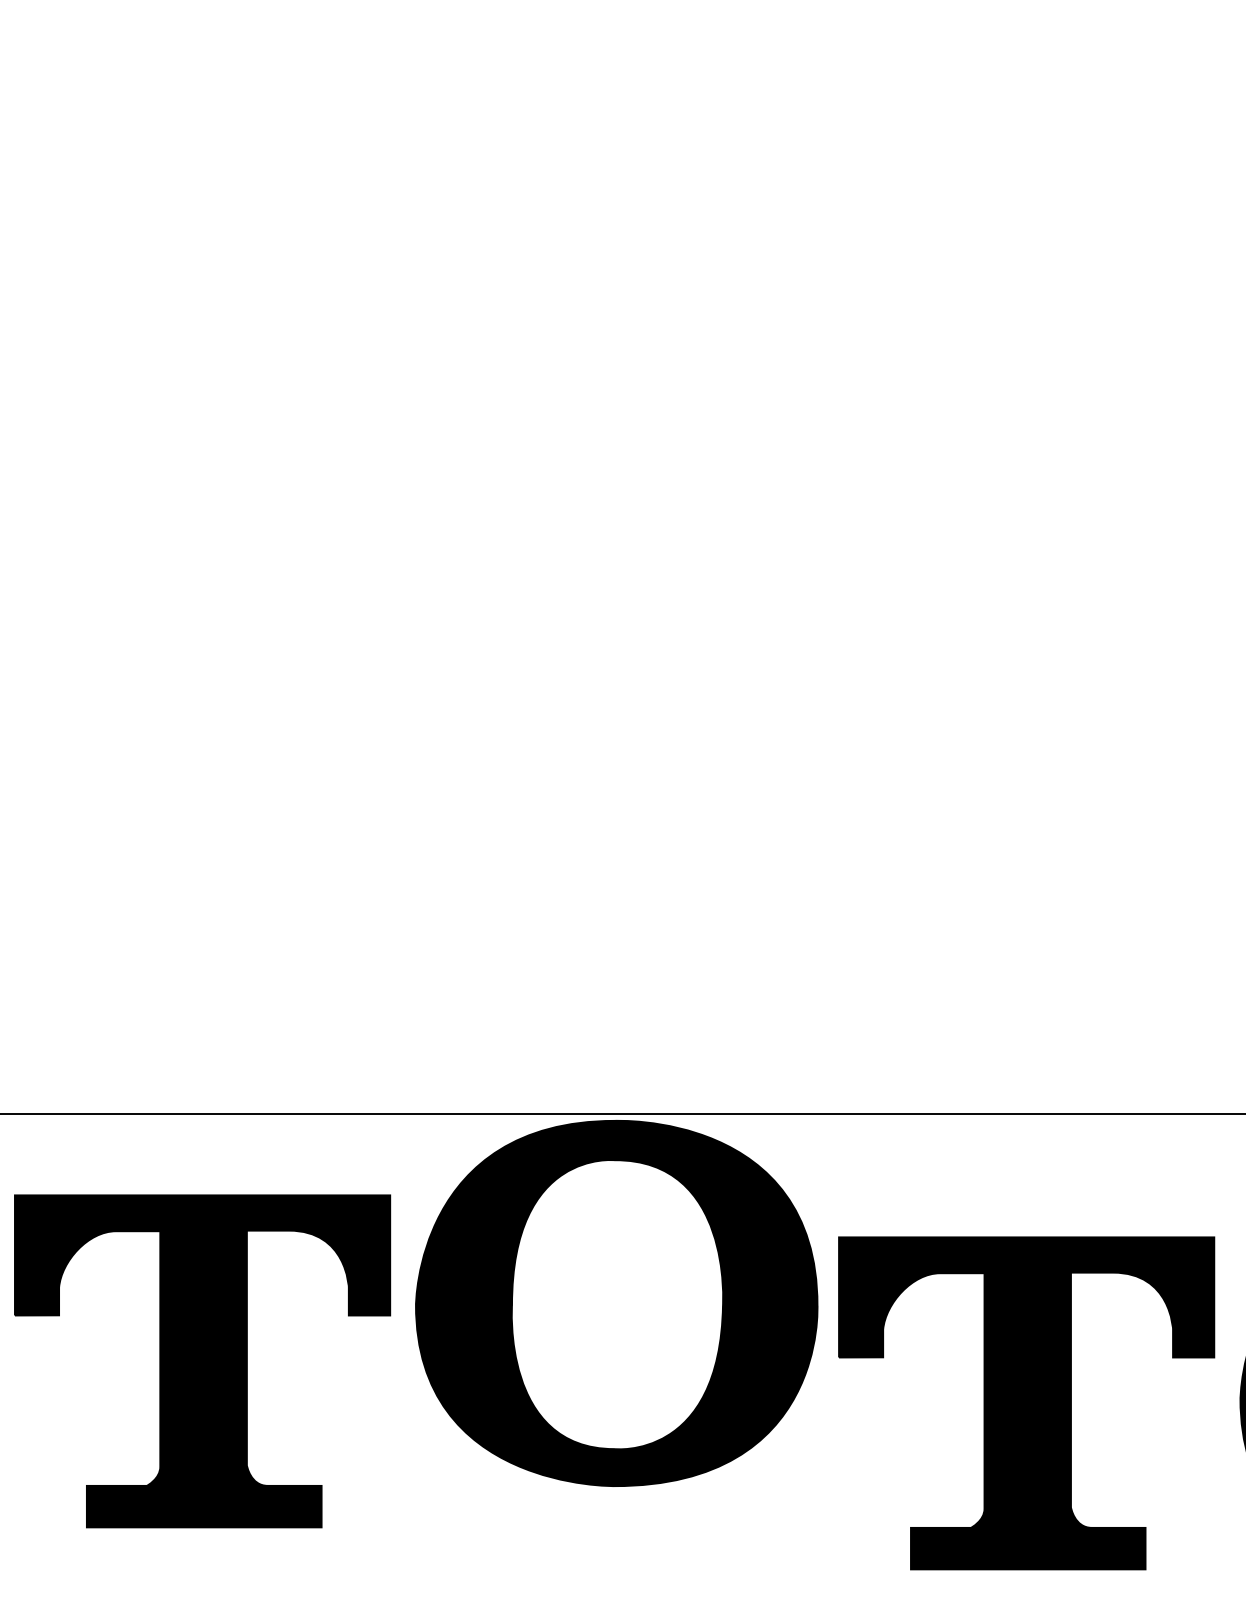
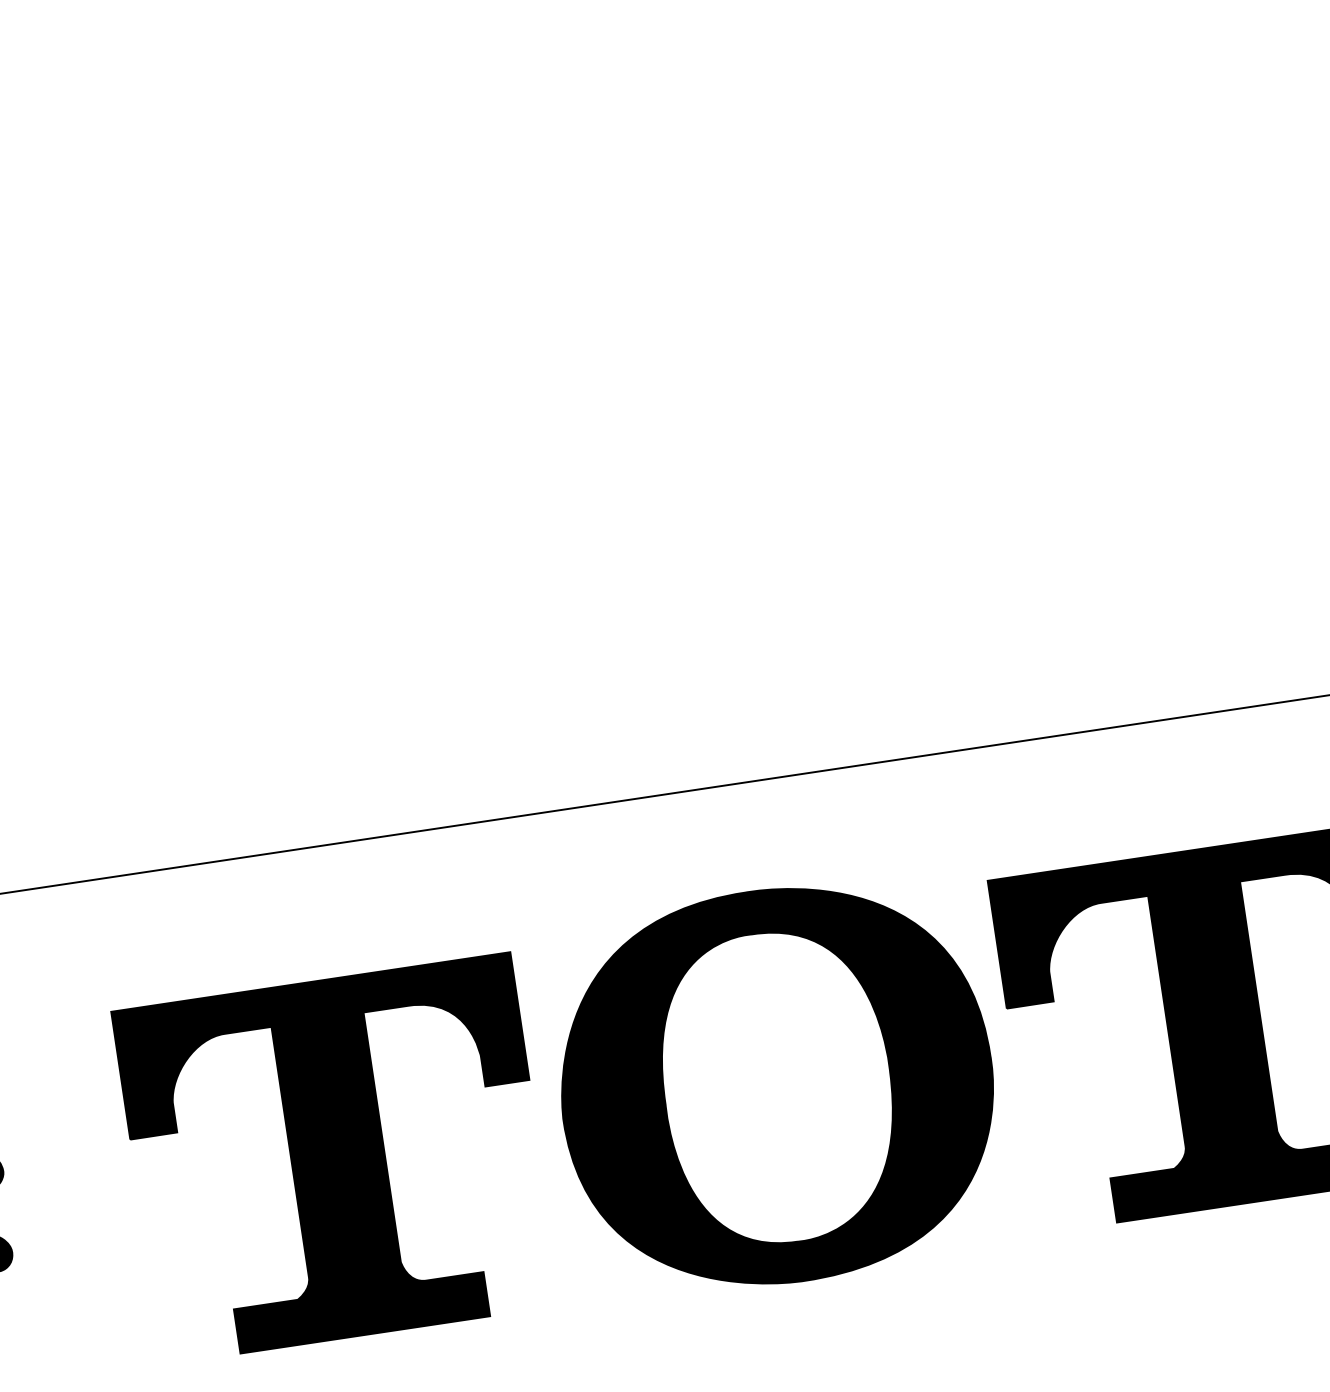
part: (616, 1303) -> (776, 1086), moved
part: (202, 1361) -> (337, 1158), moved

